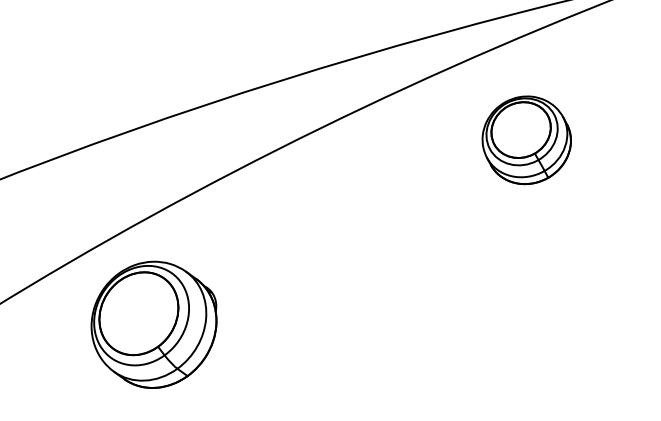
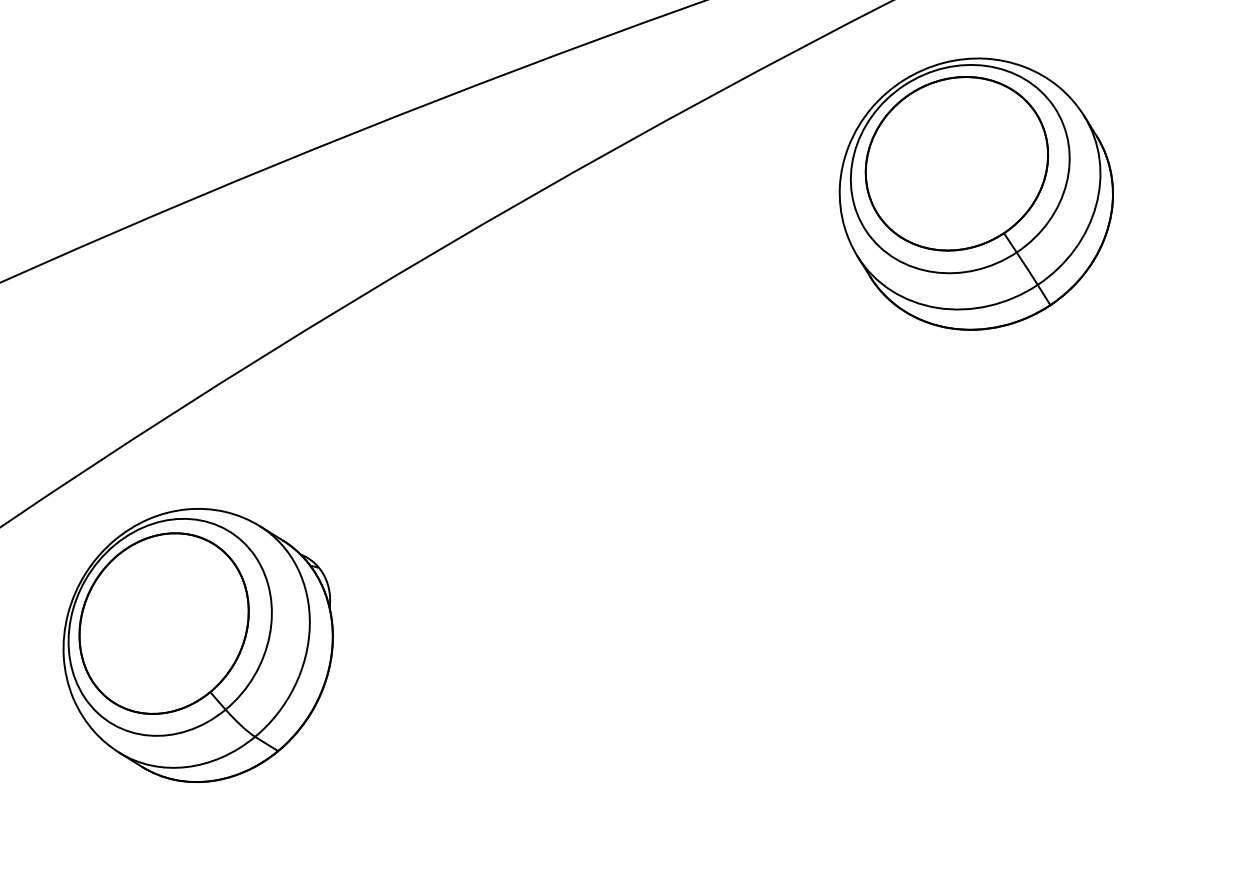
part: (526, 139) -> (975, 192), size x1.43

